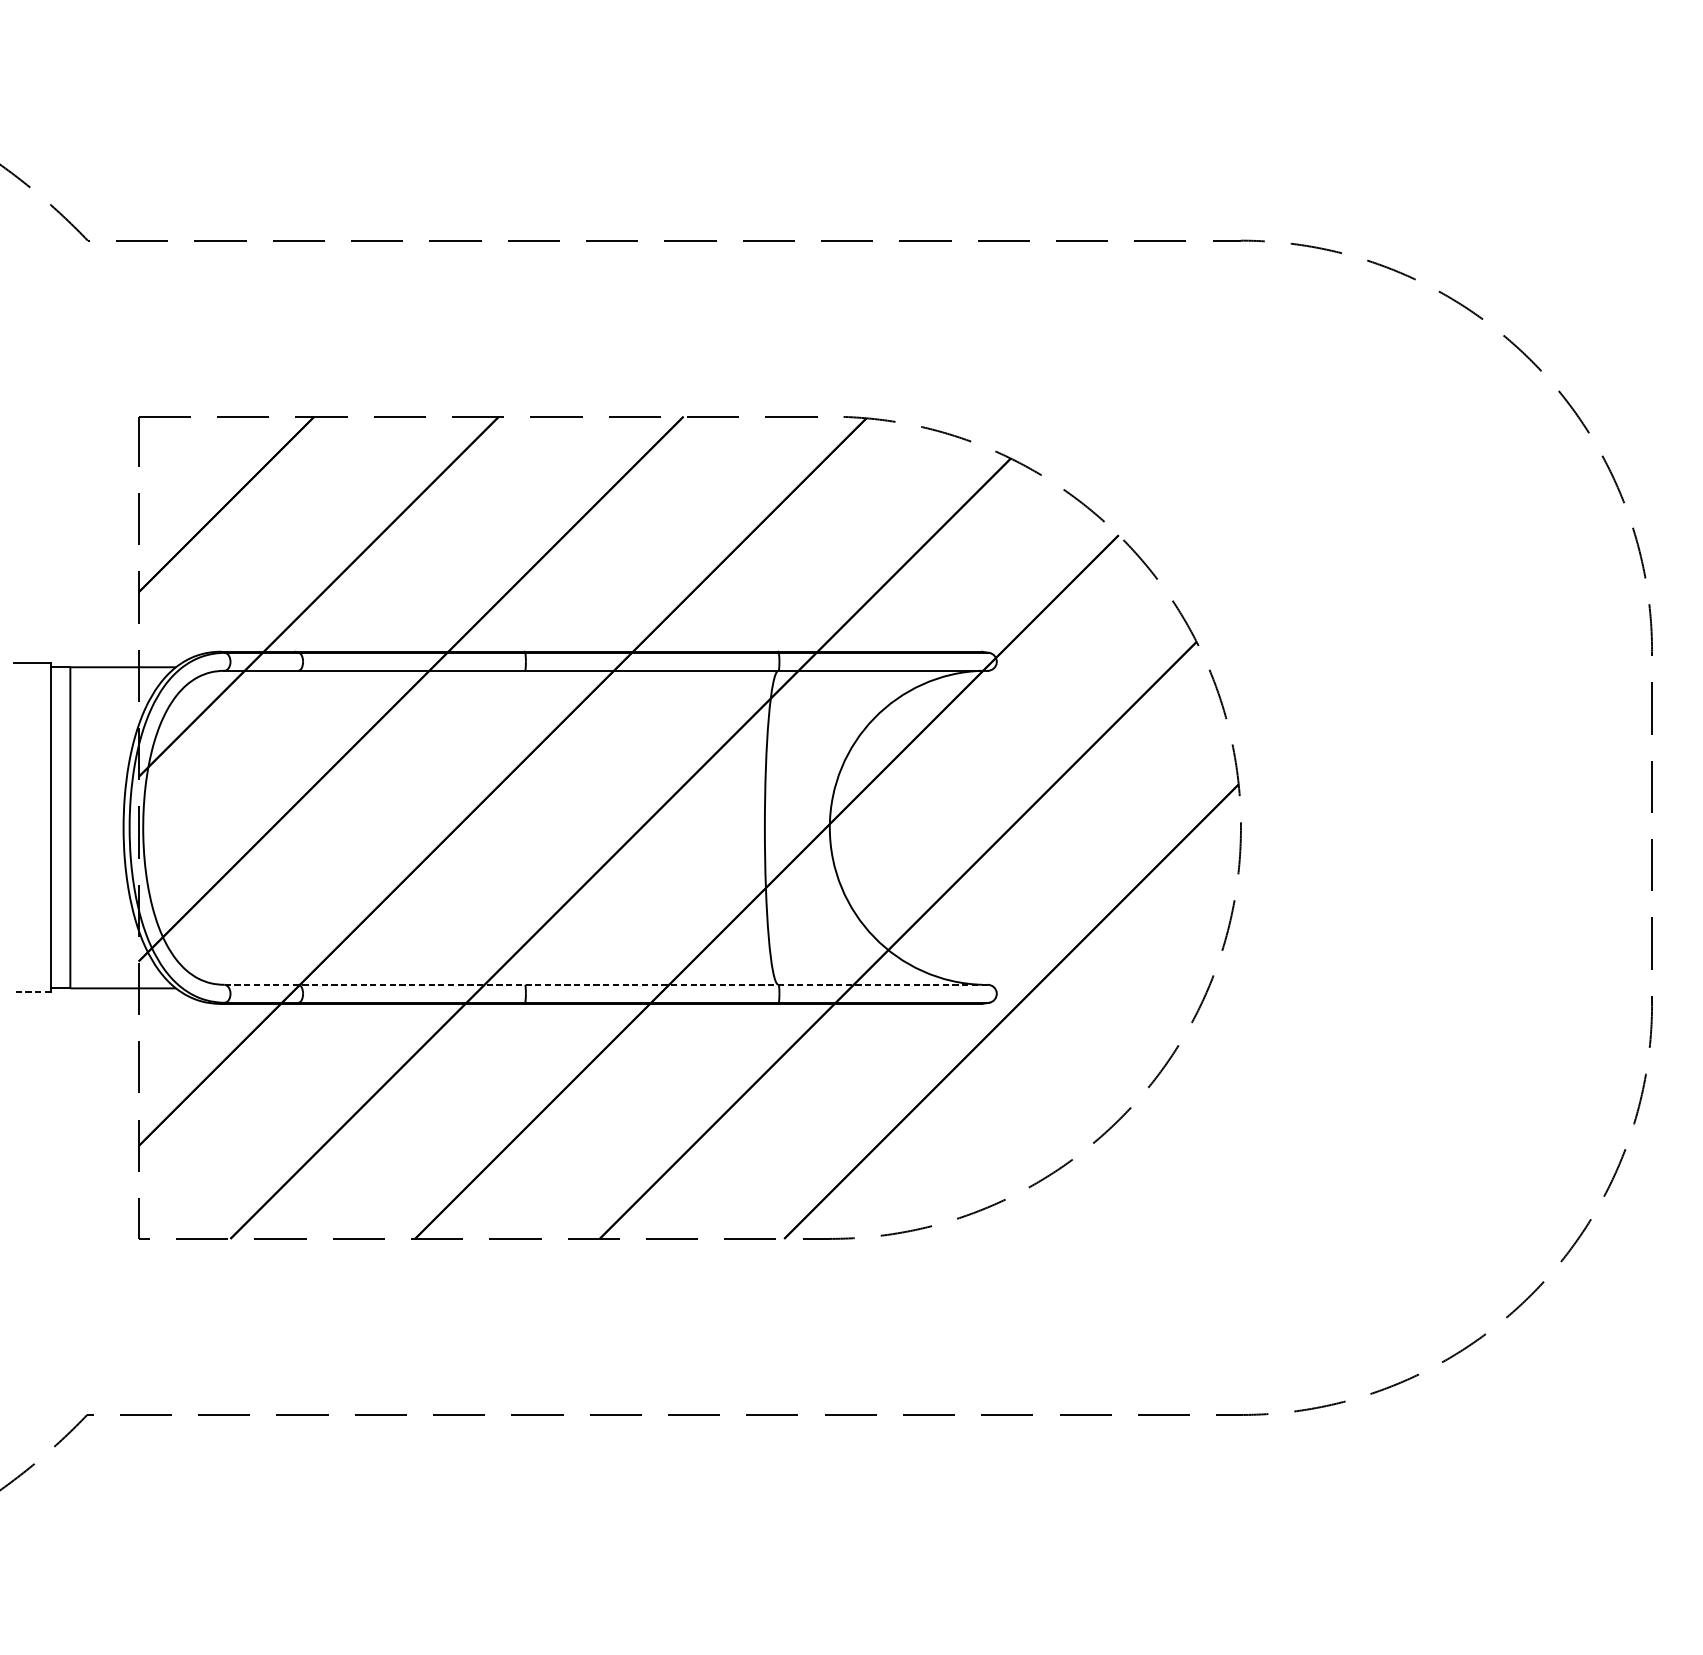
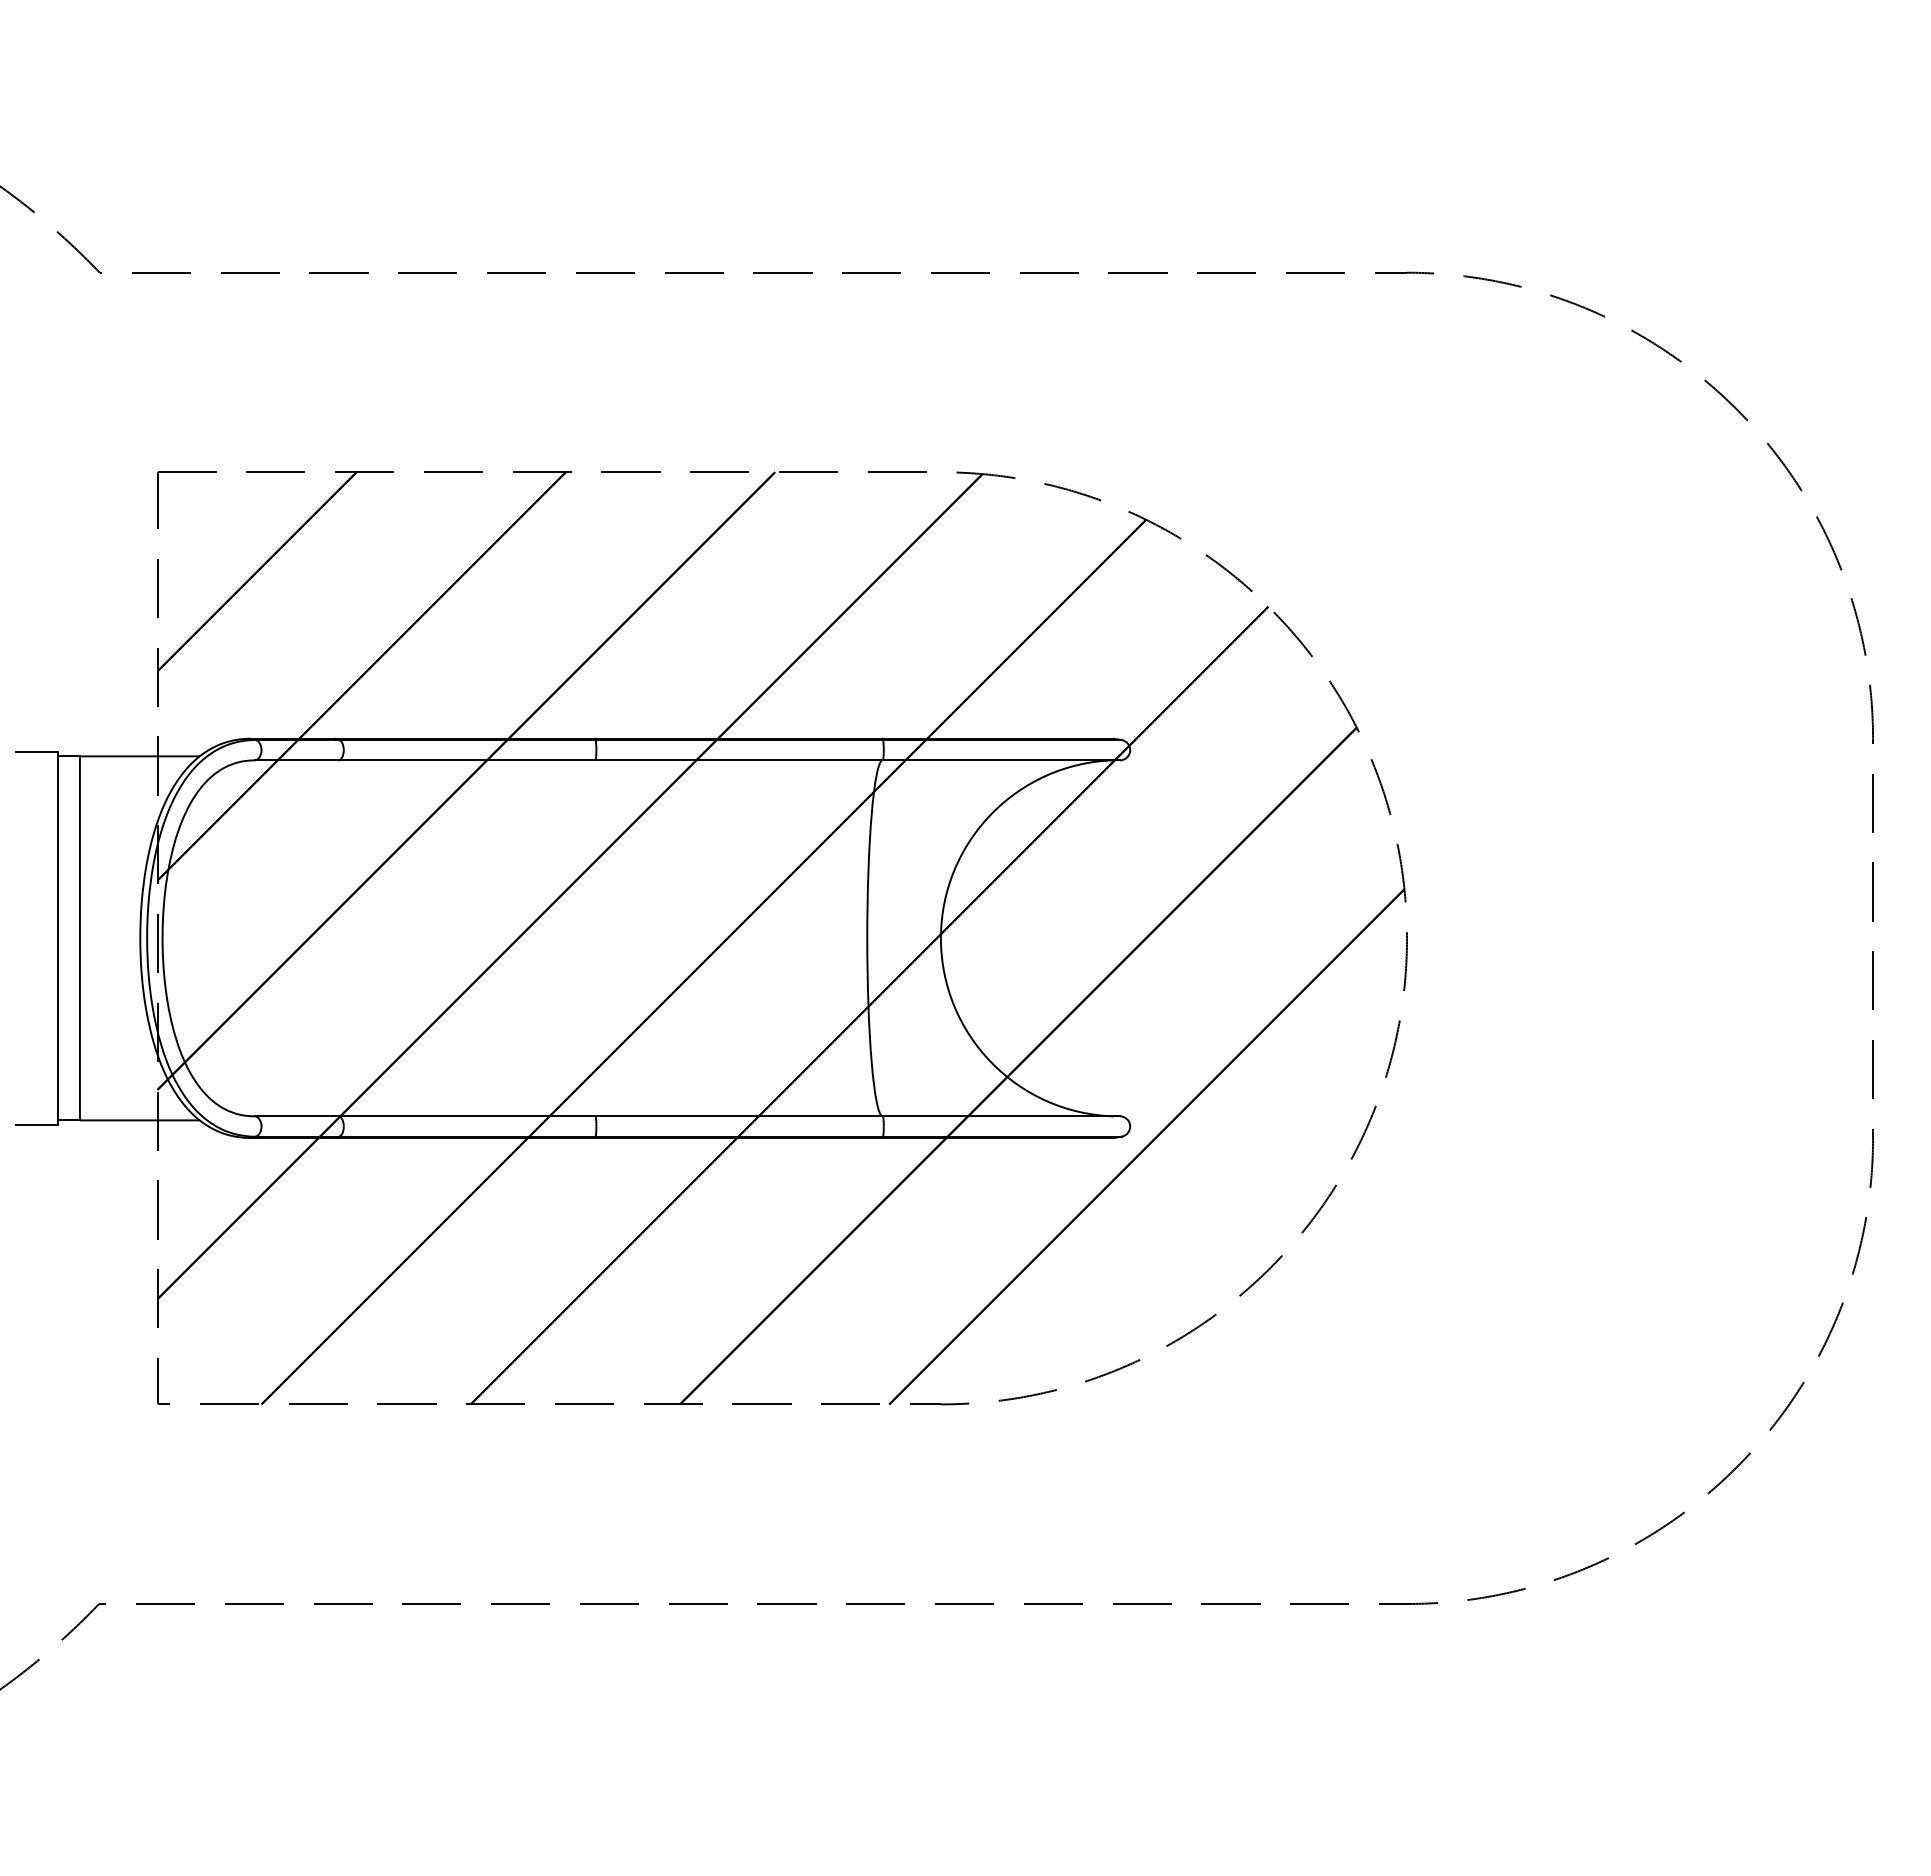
line: (606, 984) -> (687, 1116), dashed -> solid
line: (32, 992) -> (37, 1124), dashed -> solid

